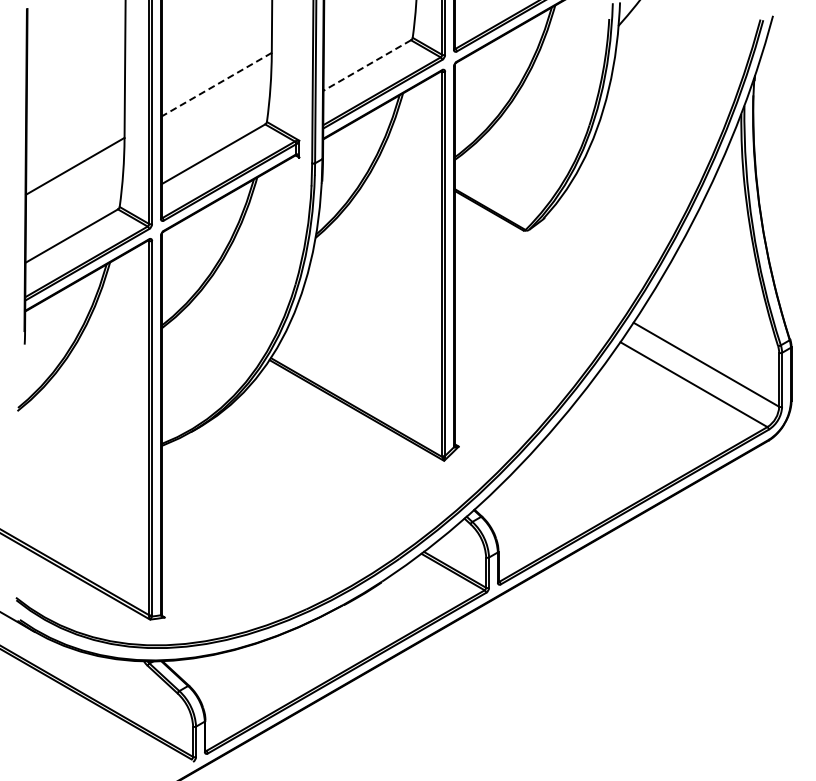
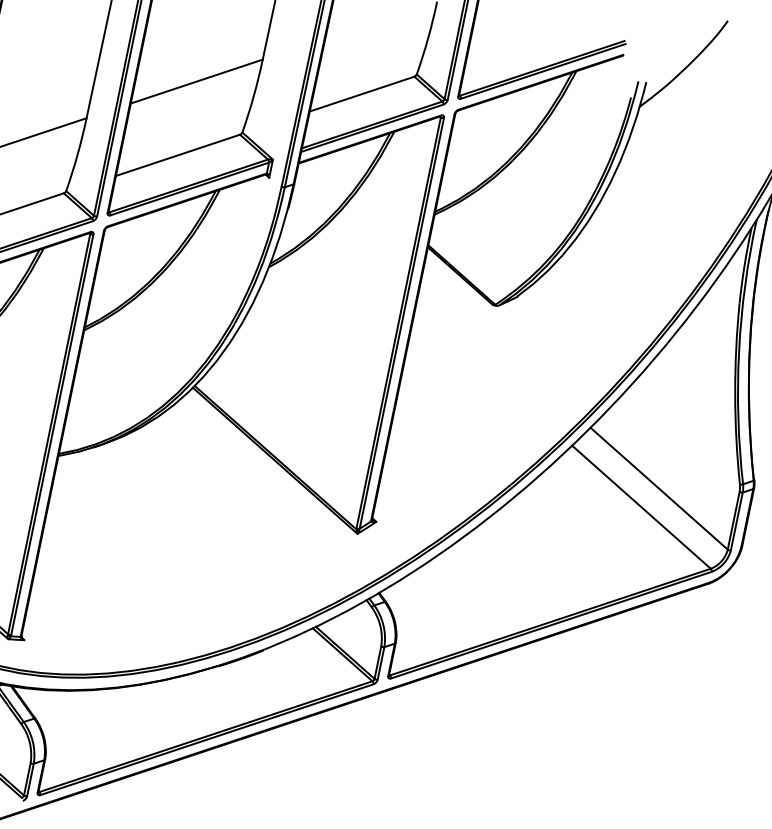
line: (367, 65) -> (362, 94), dashed -> solid
line: (216, 84) -> (196, 81), dashed -> solid

